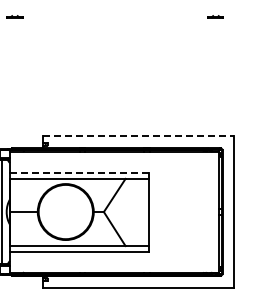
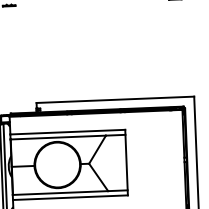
line: (139, 136) -> (116, 100), dashed -> solid
line: (79, 172) -> (67, 131), dashed -> solid

